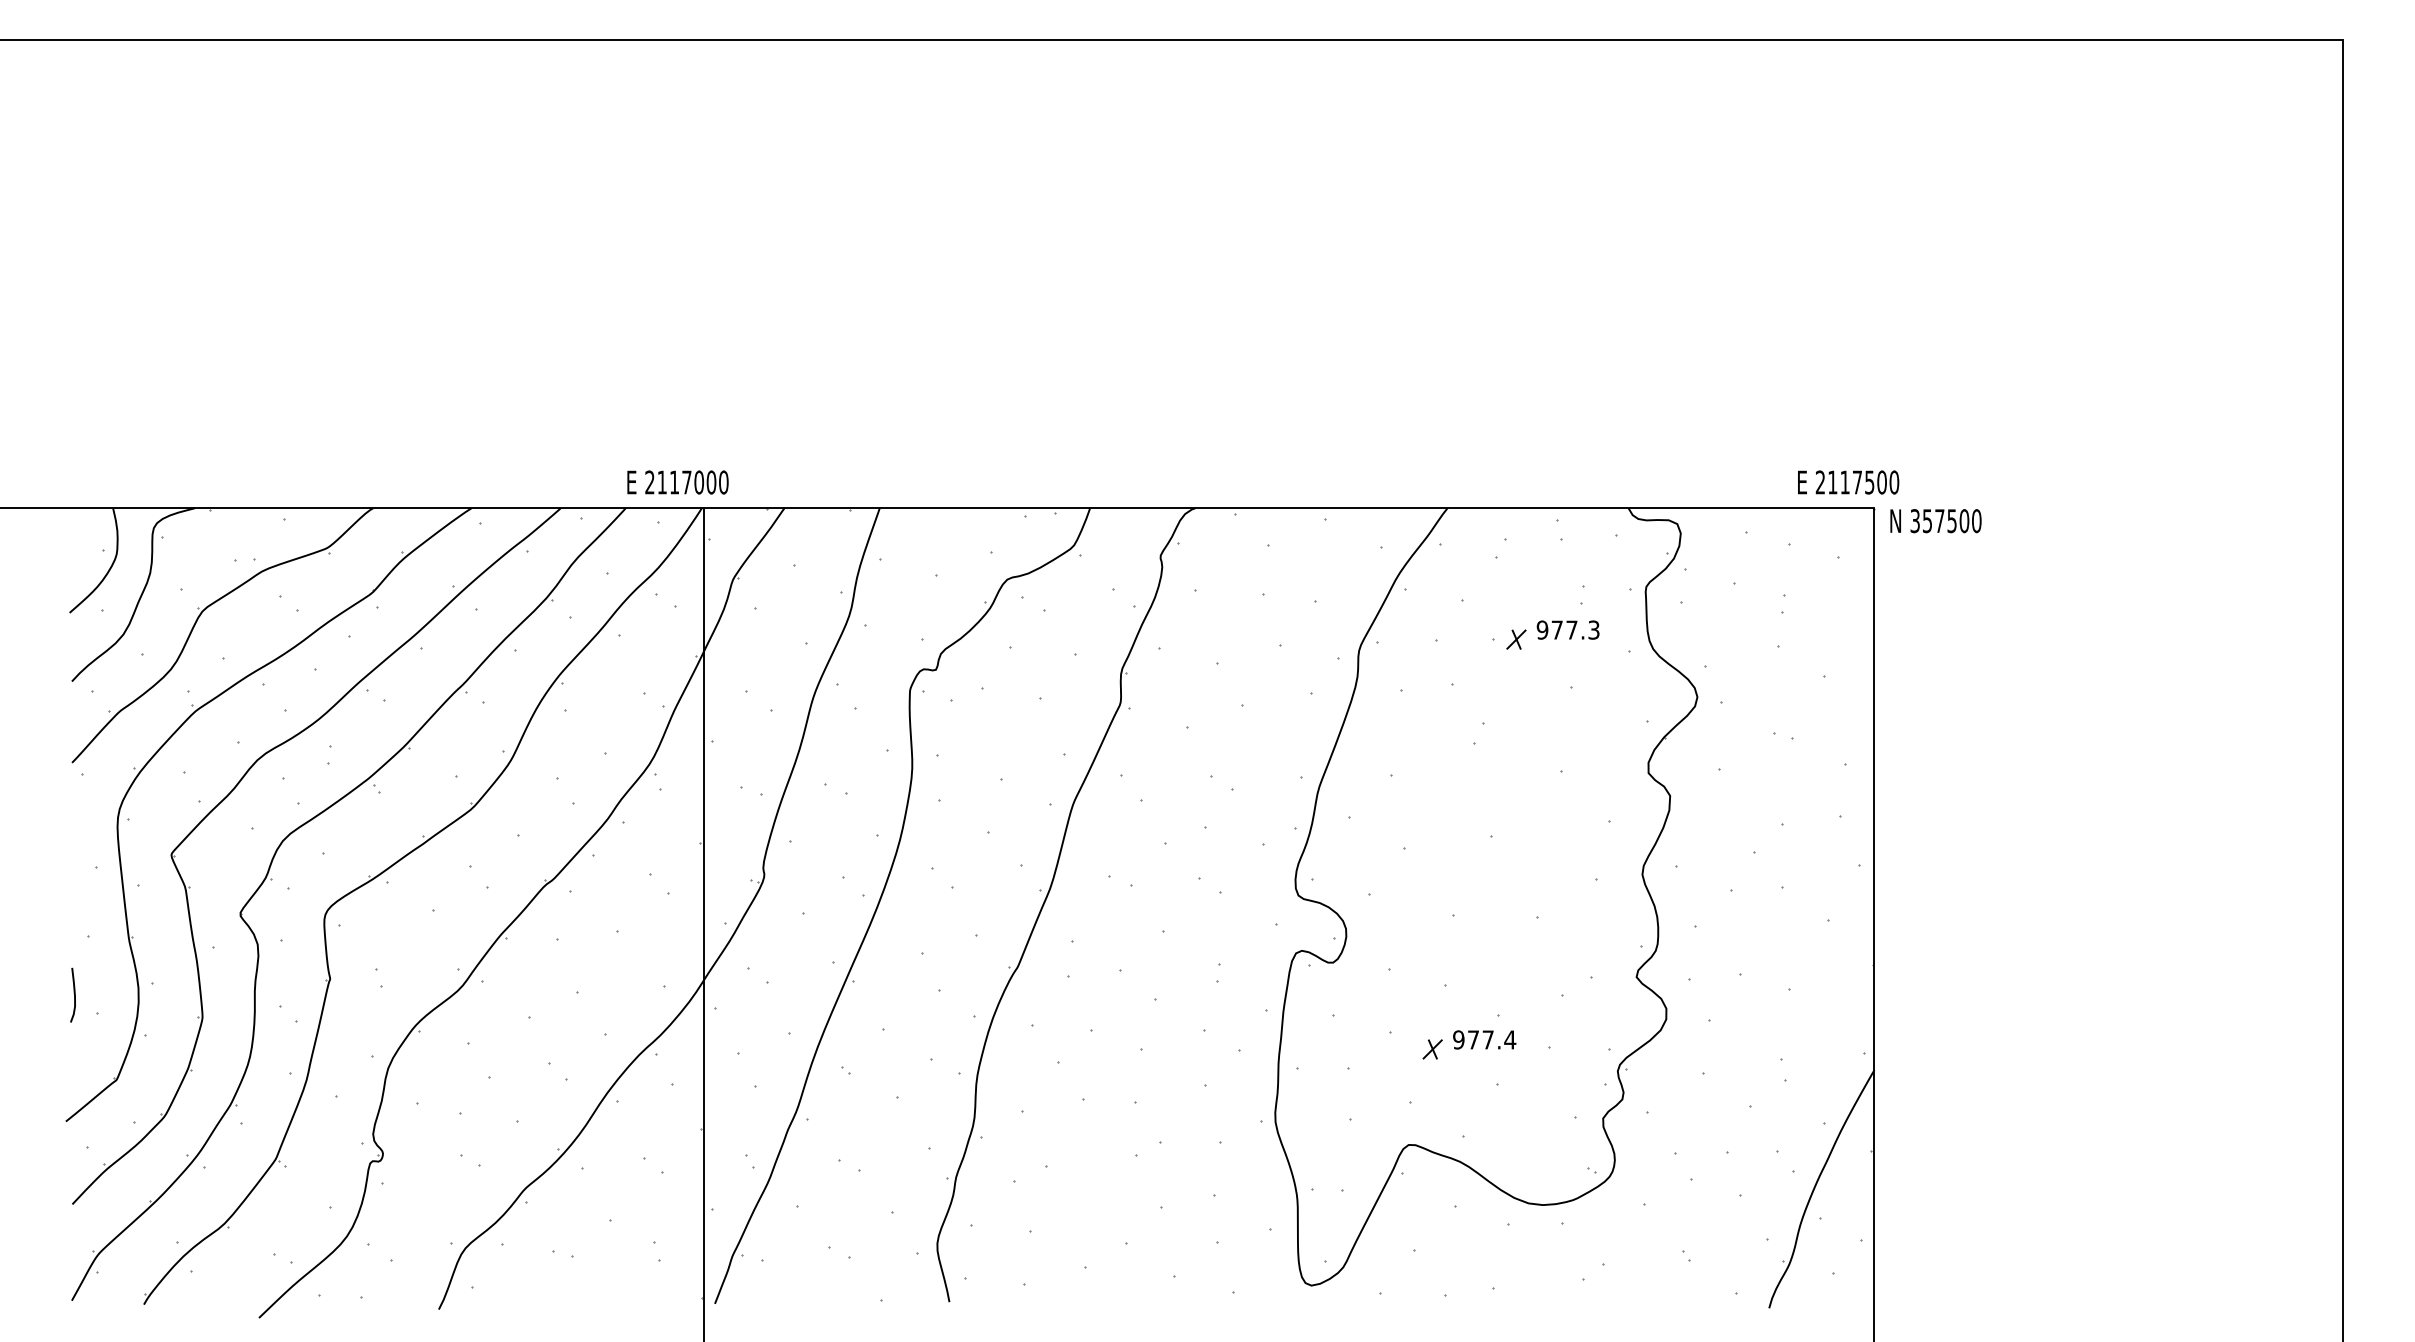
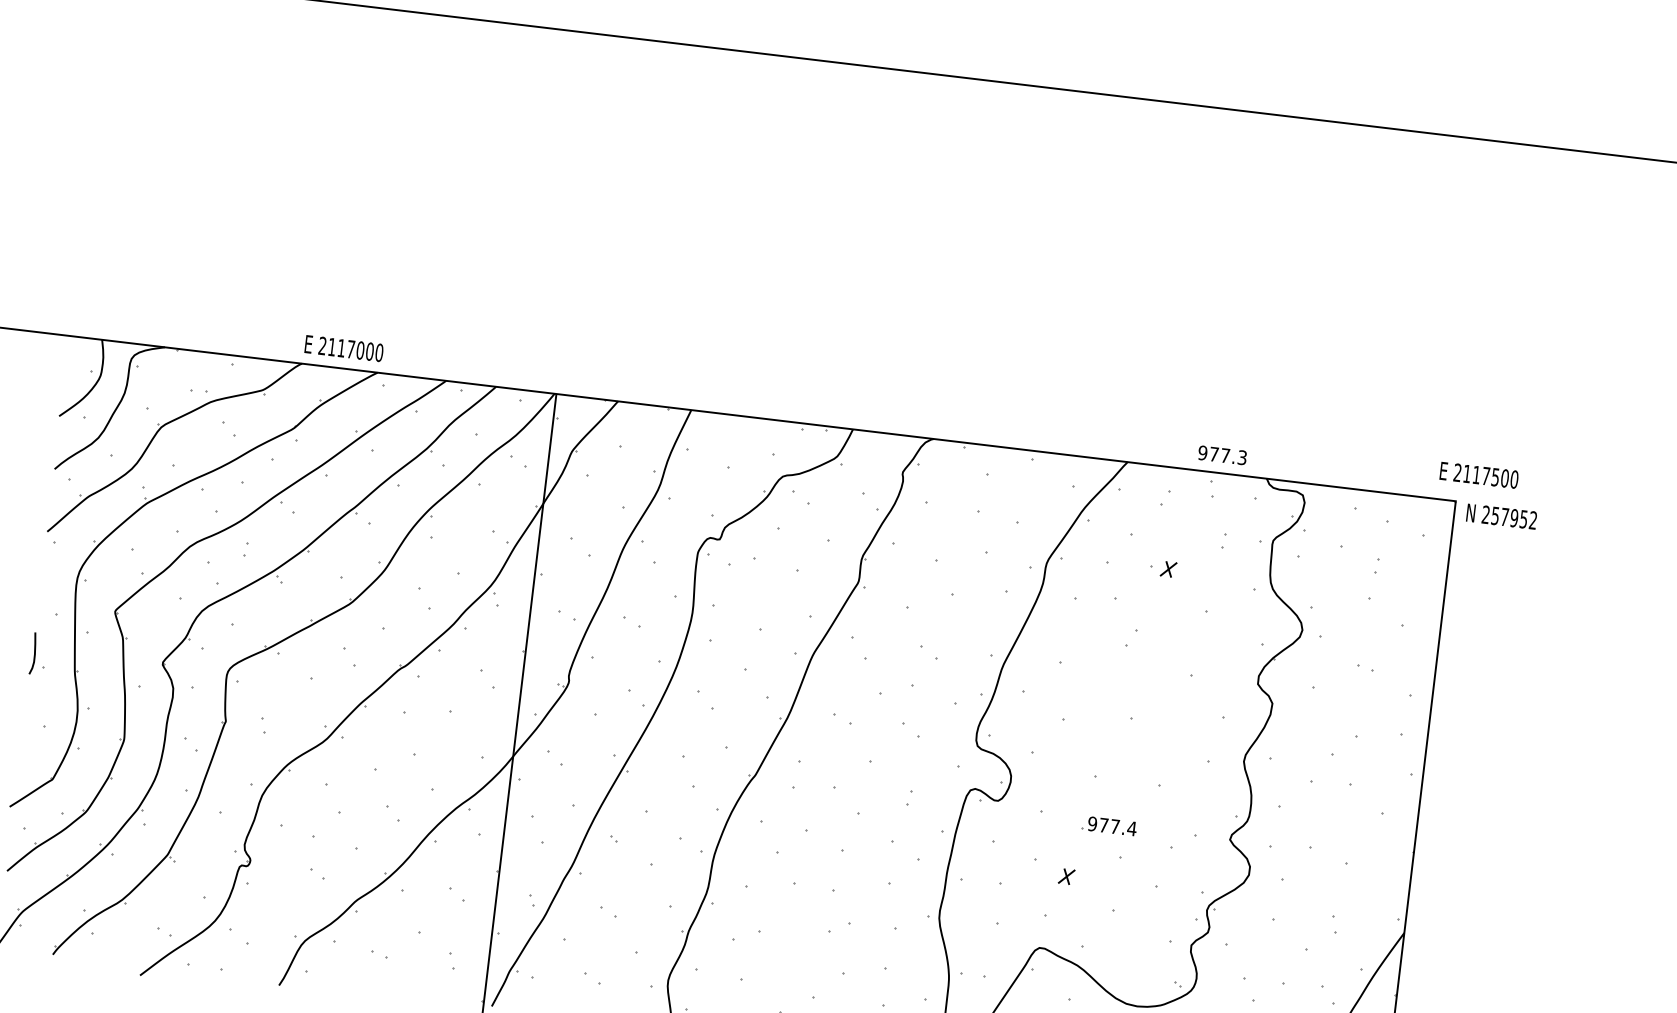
text: (677, 482) -> (343, 348), moved
text: (1848, 482) -> (1479, 475), moved
text: (1945, 521) -> (1509, 517), 357500 -> 257952
text: (1567, 629) -> (1222, 454), moved
curve: (73, 993) -> (34, 652), moved
text: (1484, 1039) -> (1112, 826), moved

